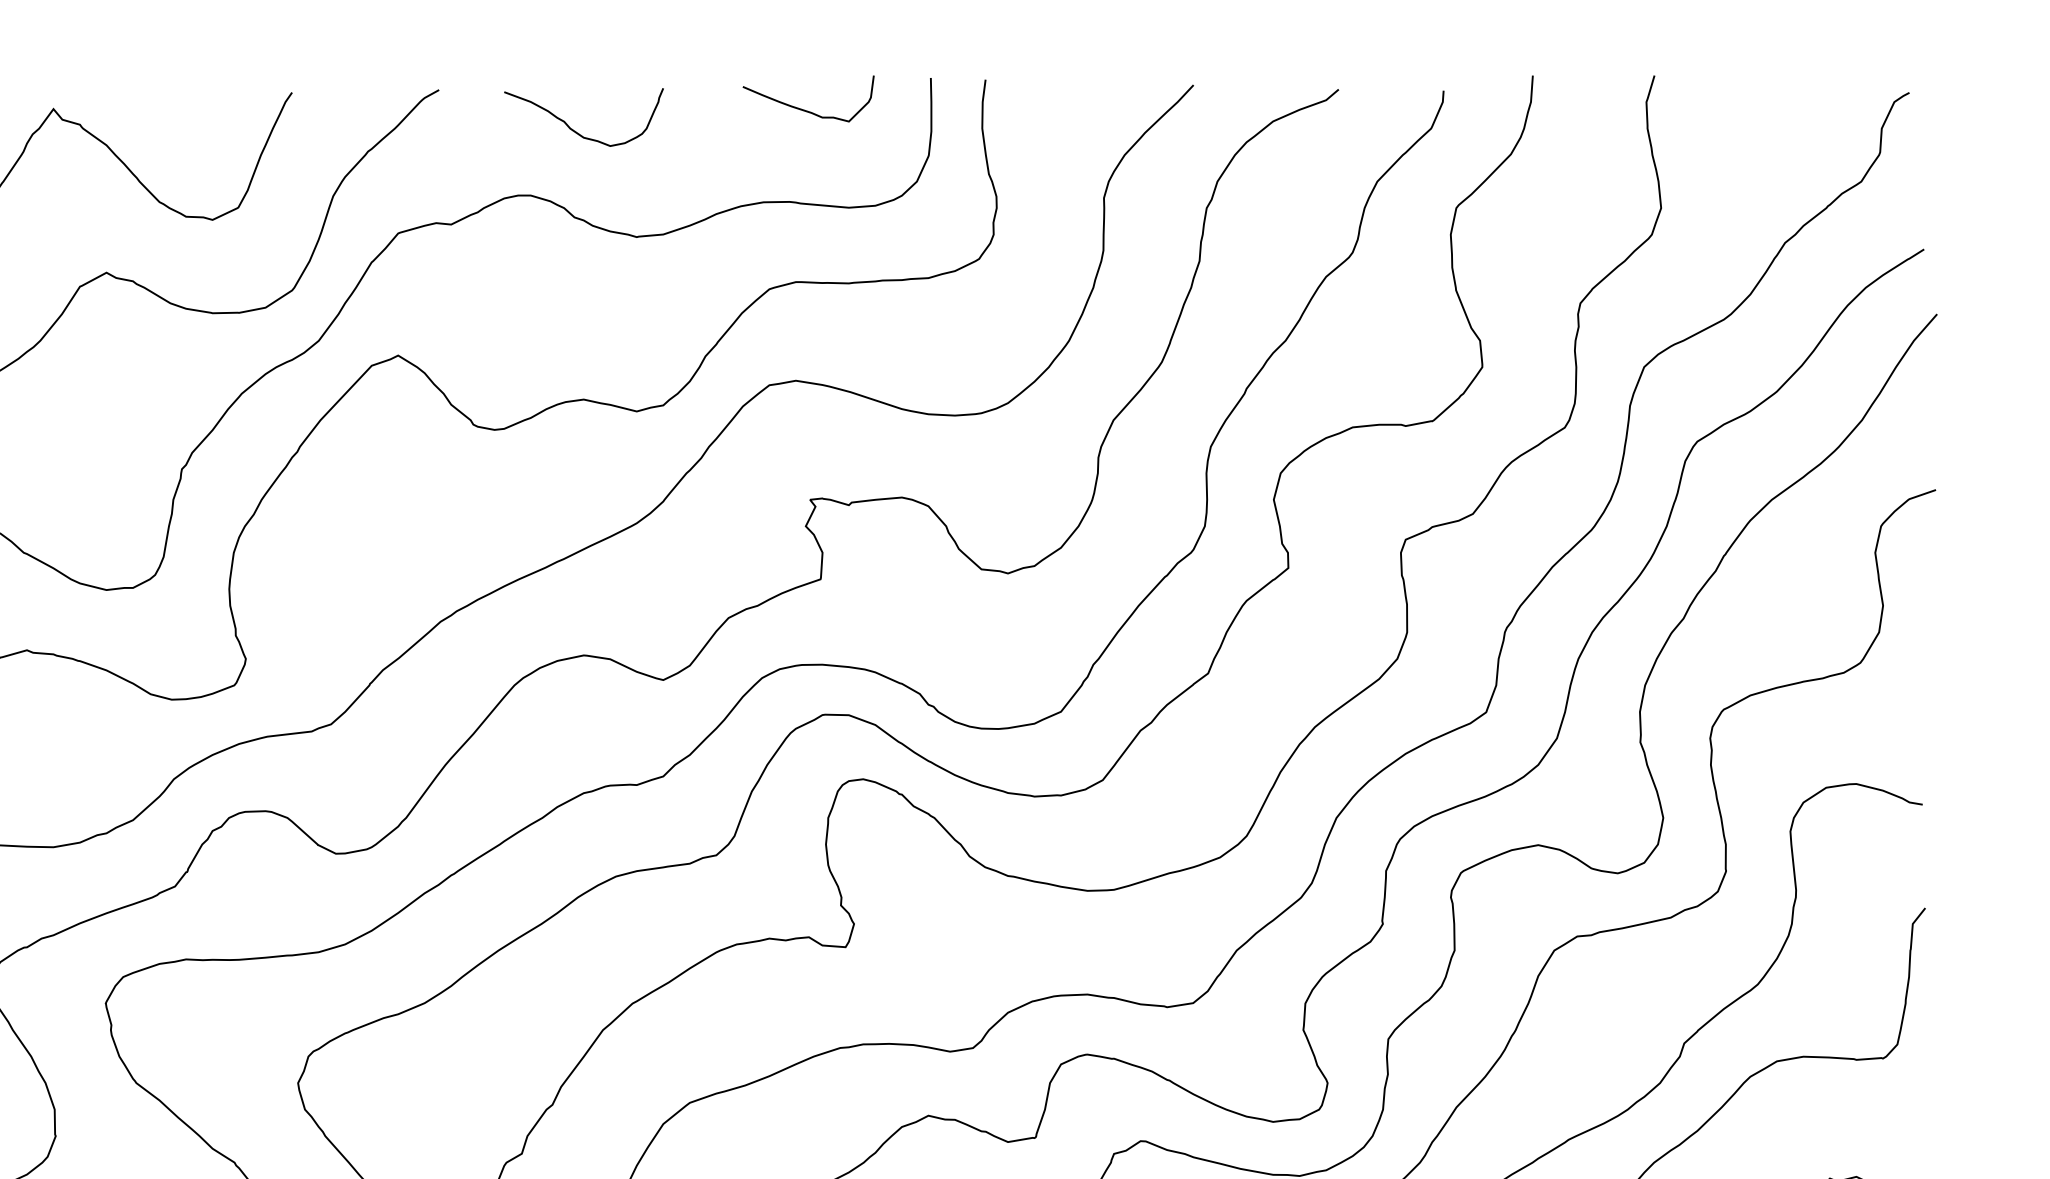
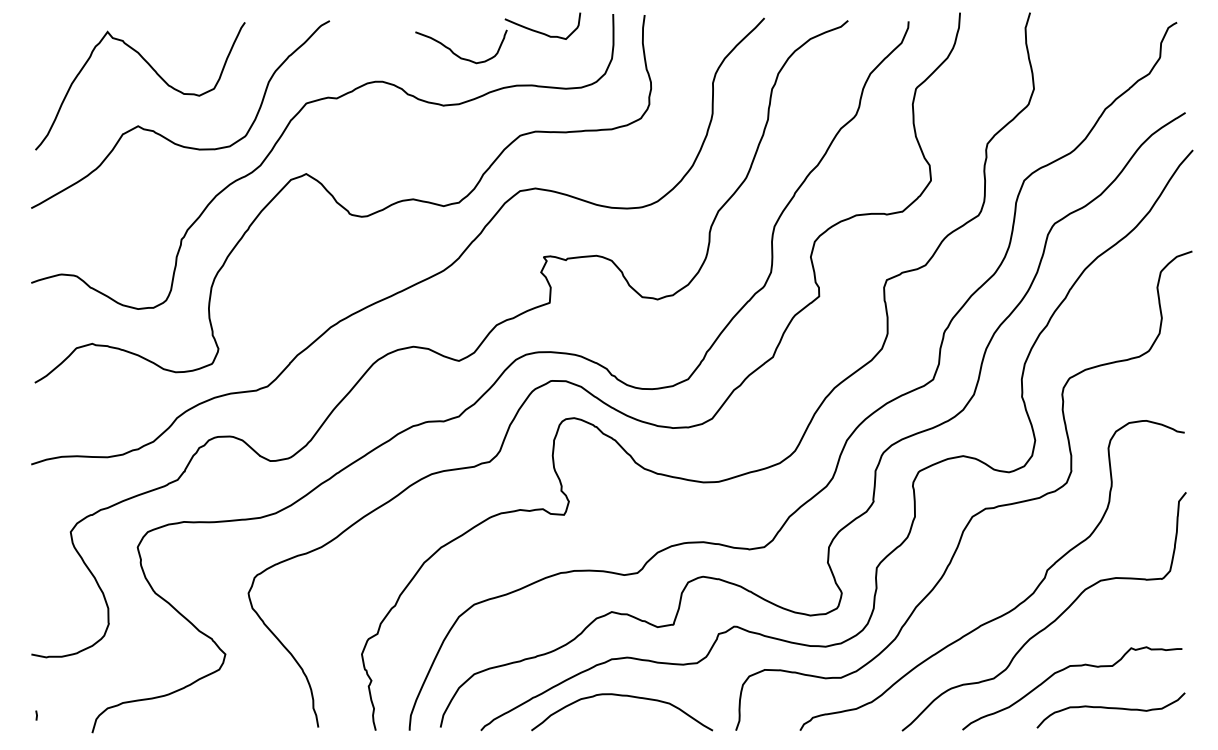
curve: (577, 130) -> (457, 54), moved

